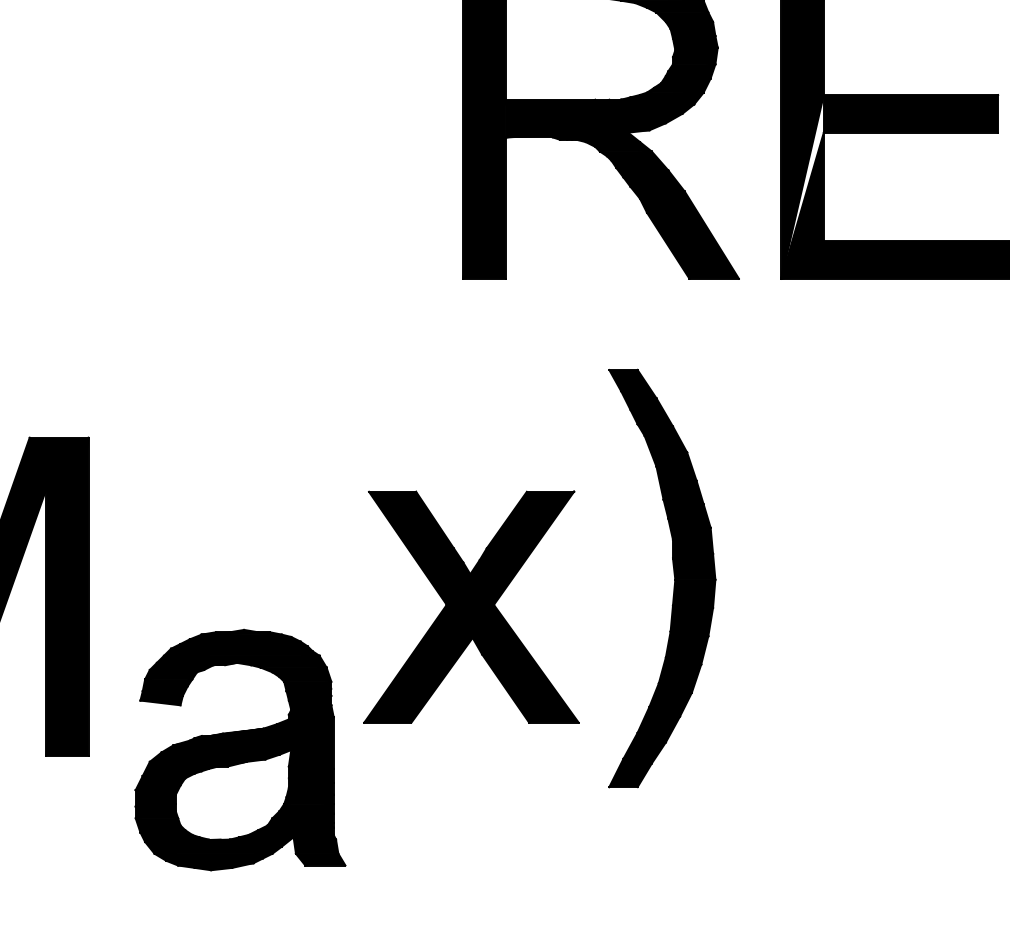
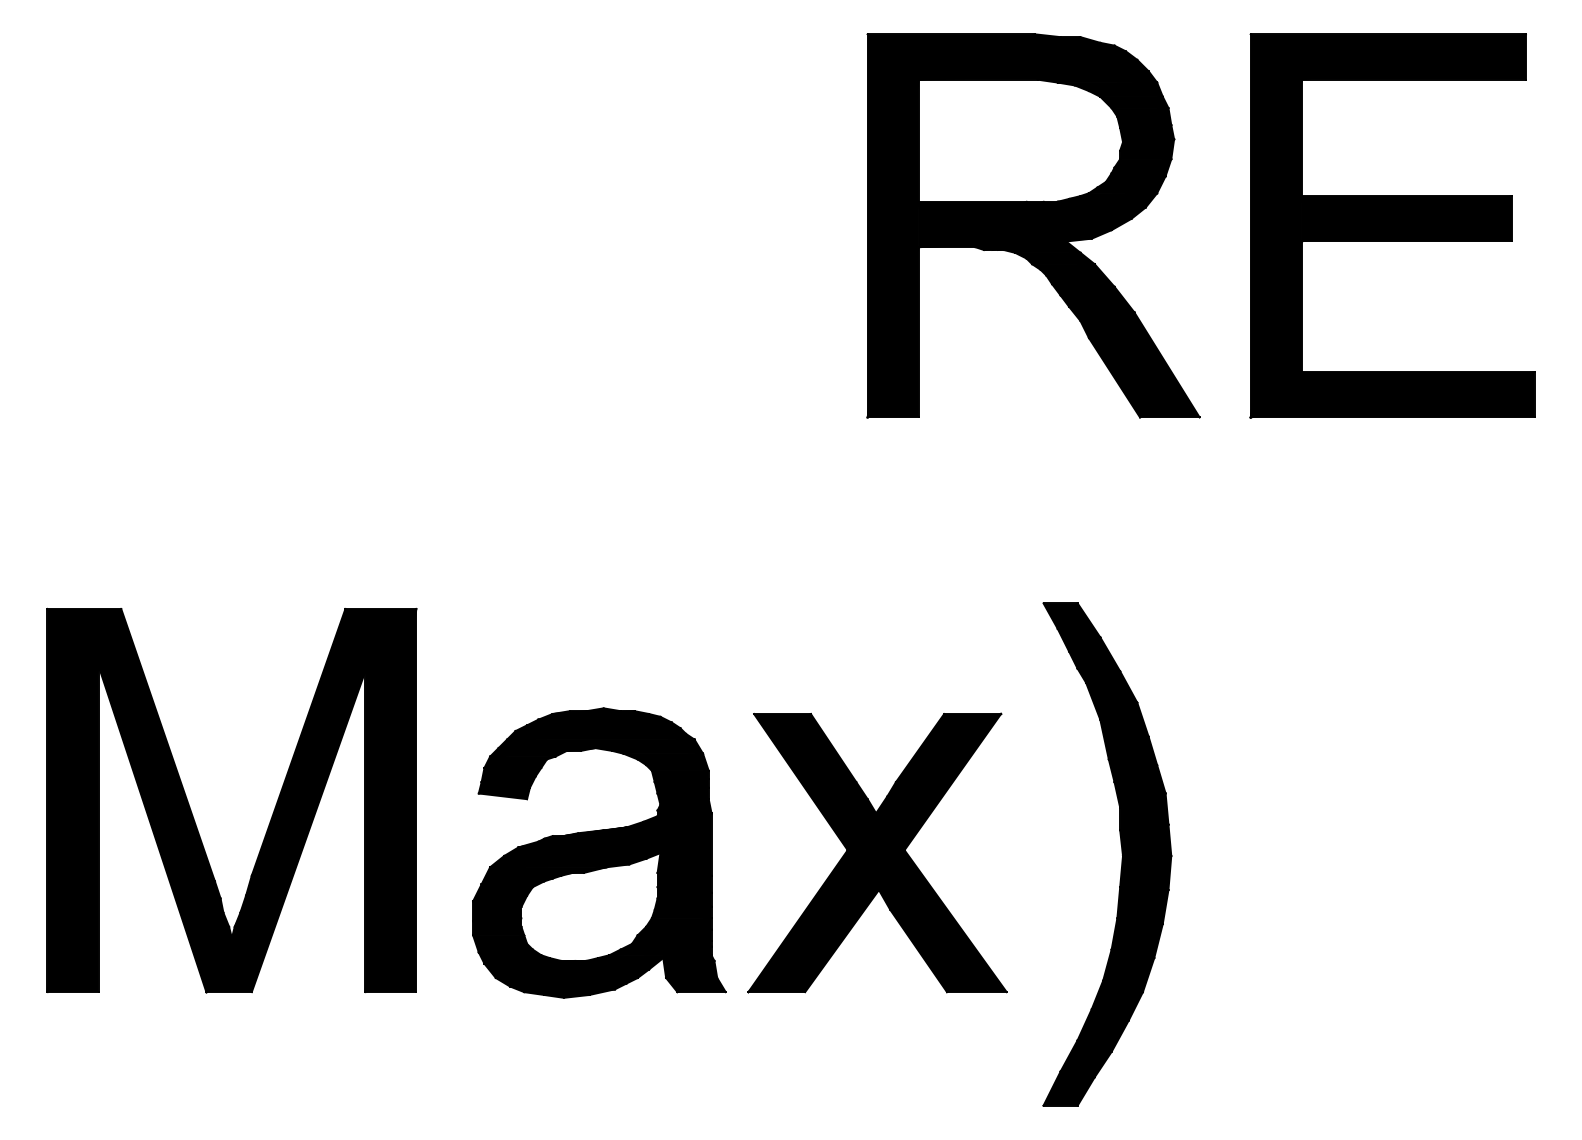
fill: (801, 186) -> (1275, 306), added
part: (674, 577) -> (1121, 853), moved
part: (471, 606) -> (877, 852), moved
part: (240, 749) -> (599, 852), moved

